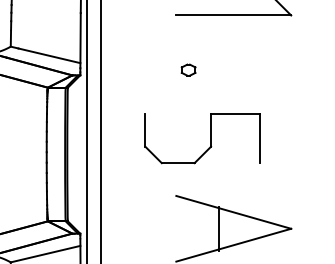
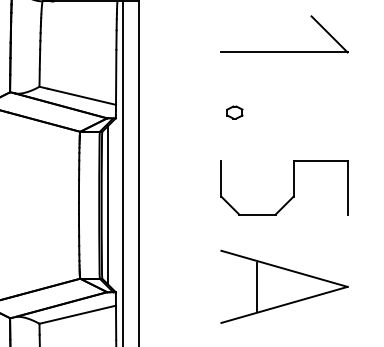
part: (210, 138) -> (293, 187), moved
line: (73, 154) -> (108, 205), added
line: (219, 228) -> (257, 286), moved

